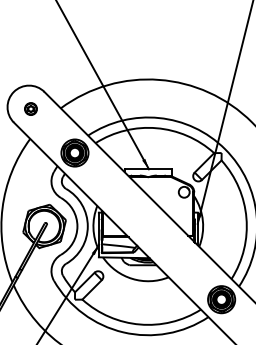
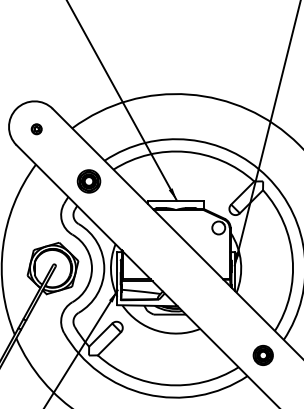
part: (30, 109) -> (36, 129), size x0.7
part: (74, 153) -> (88, 181), size x0.7
part: (221, 299) -> (263, 355), size x0.6

